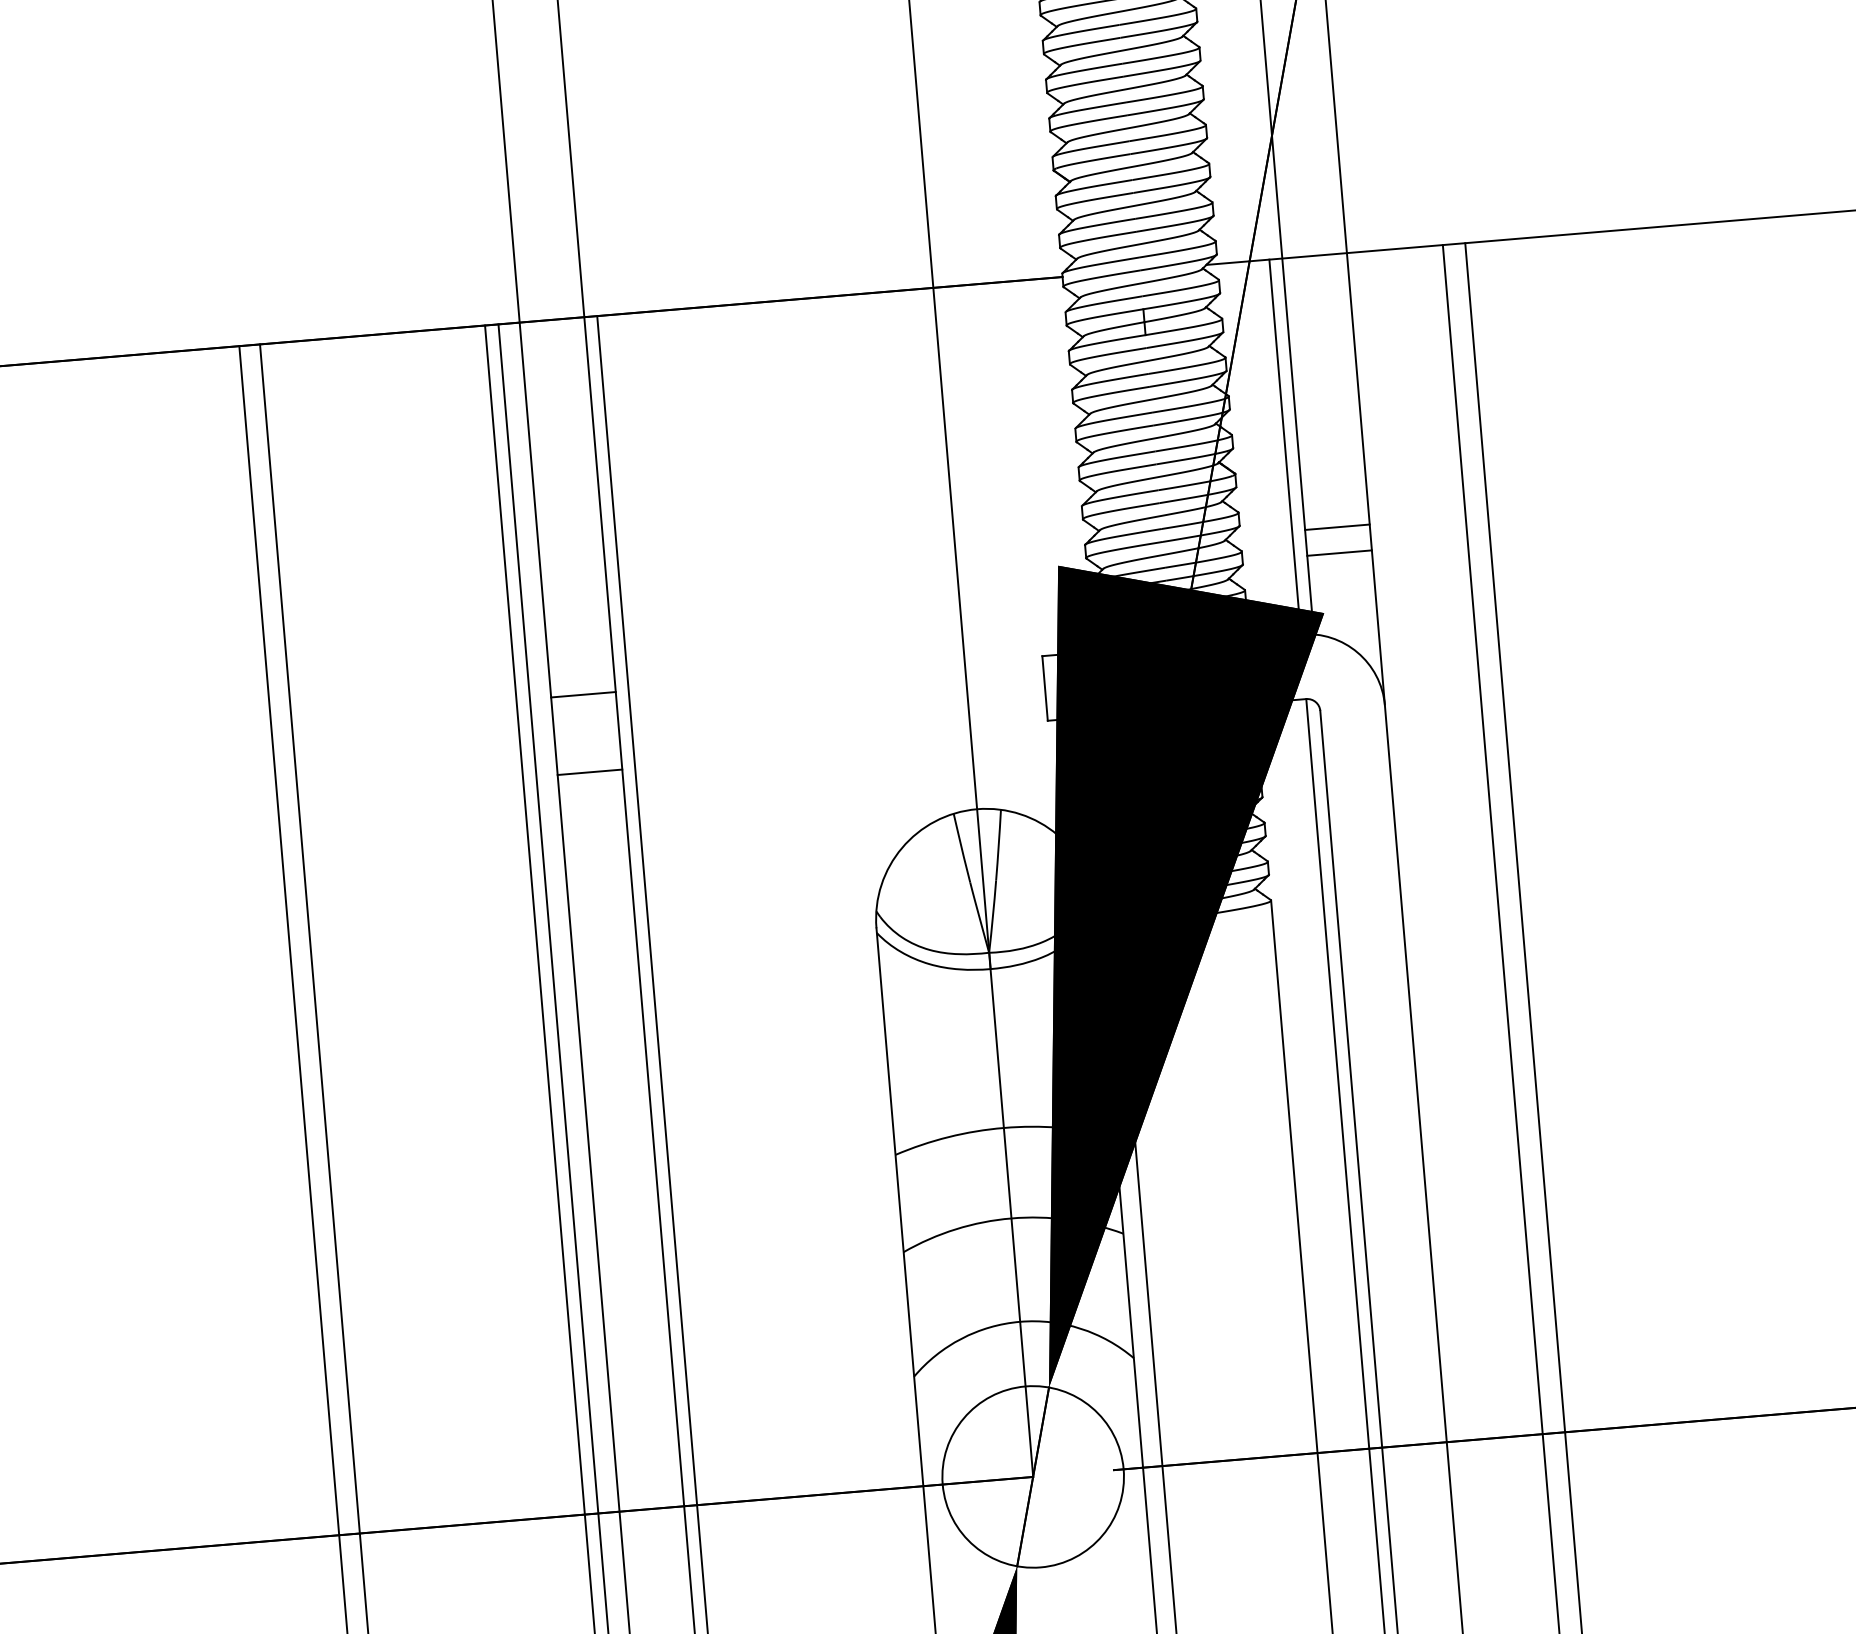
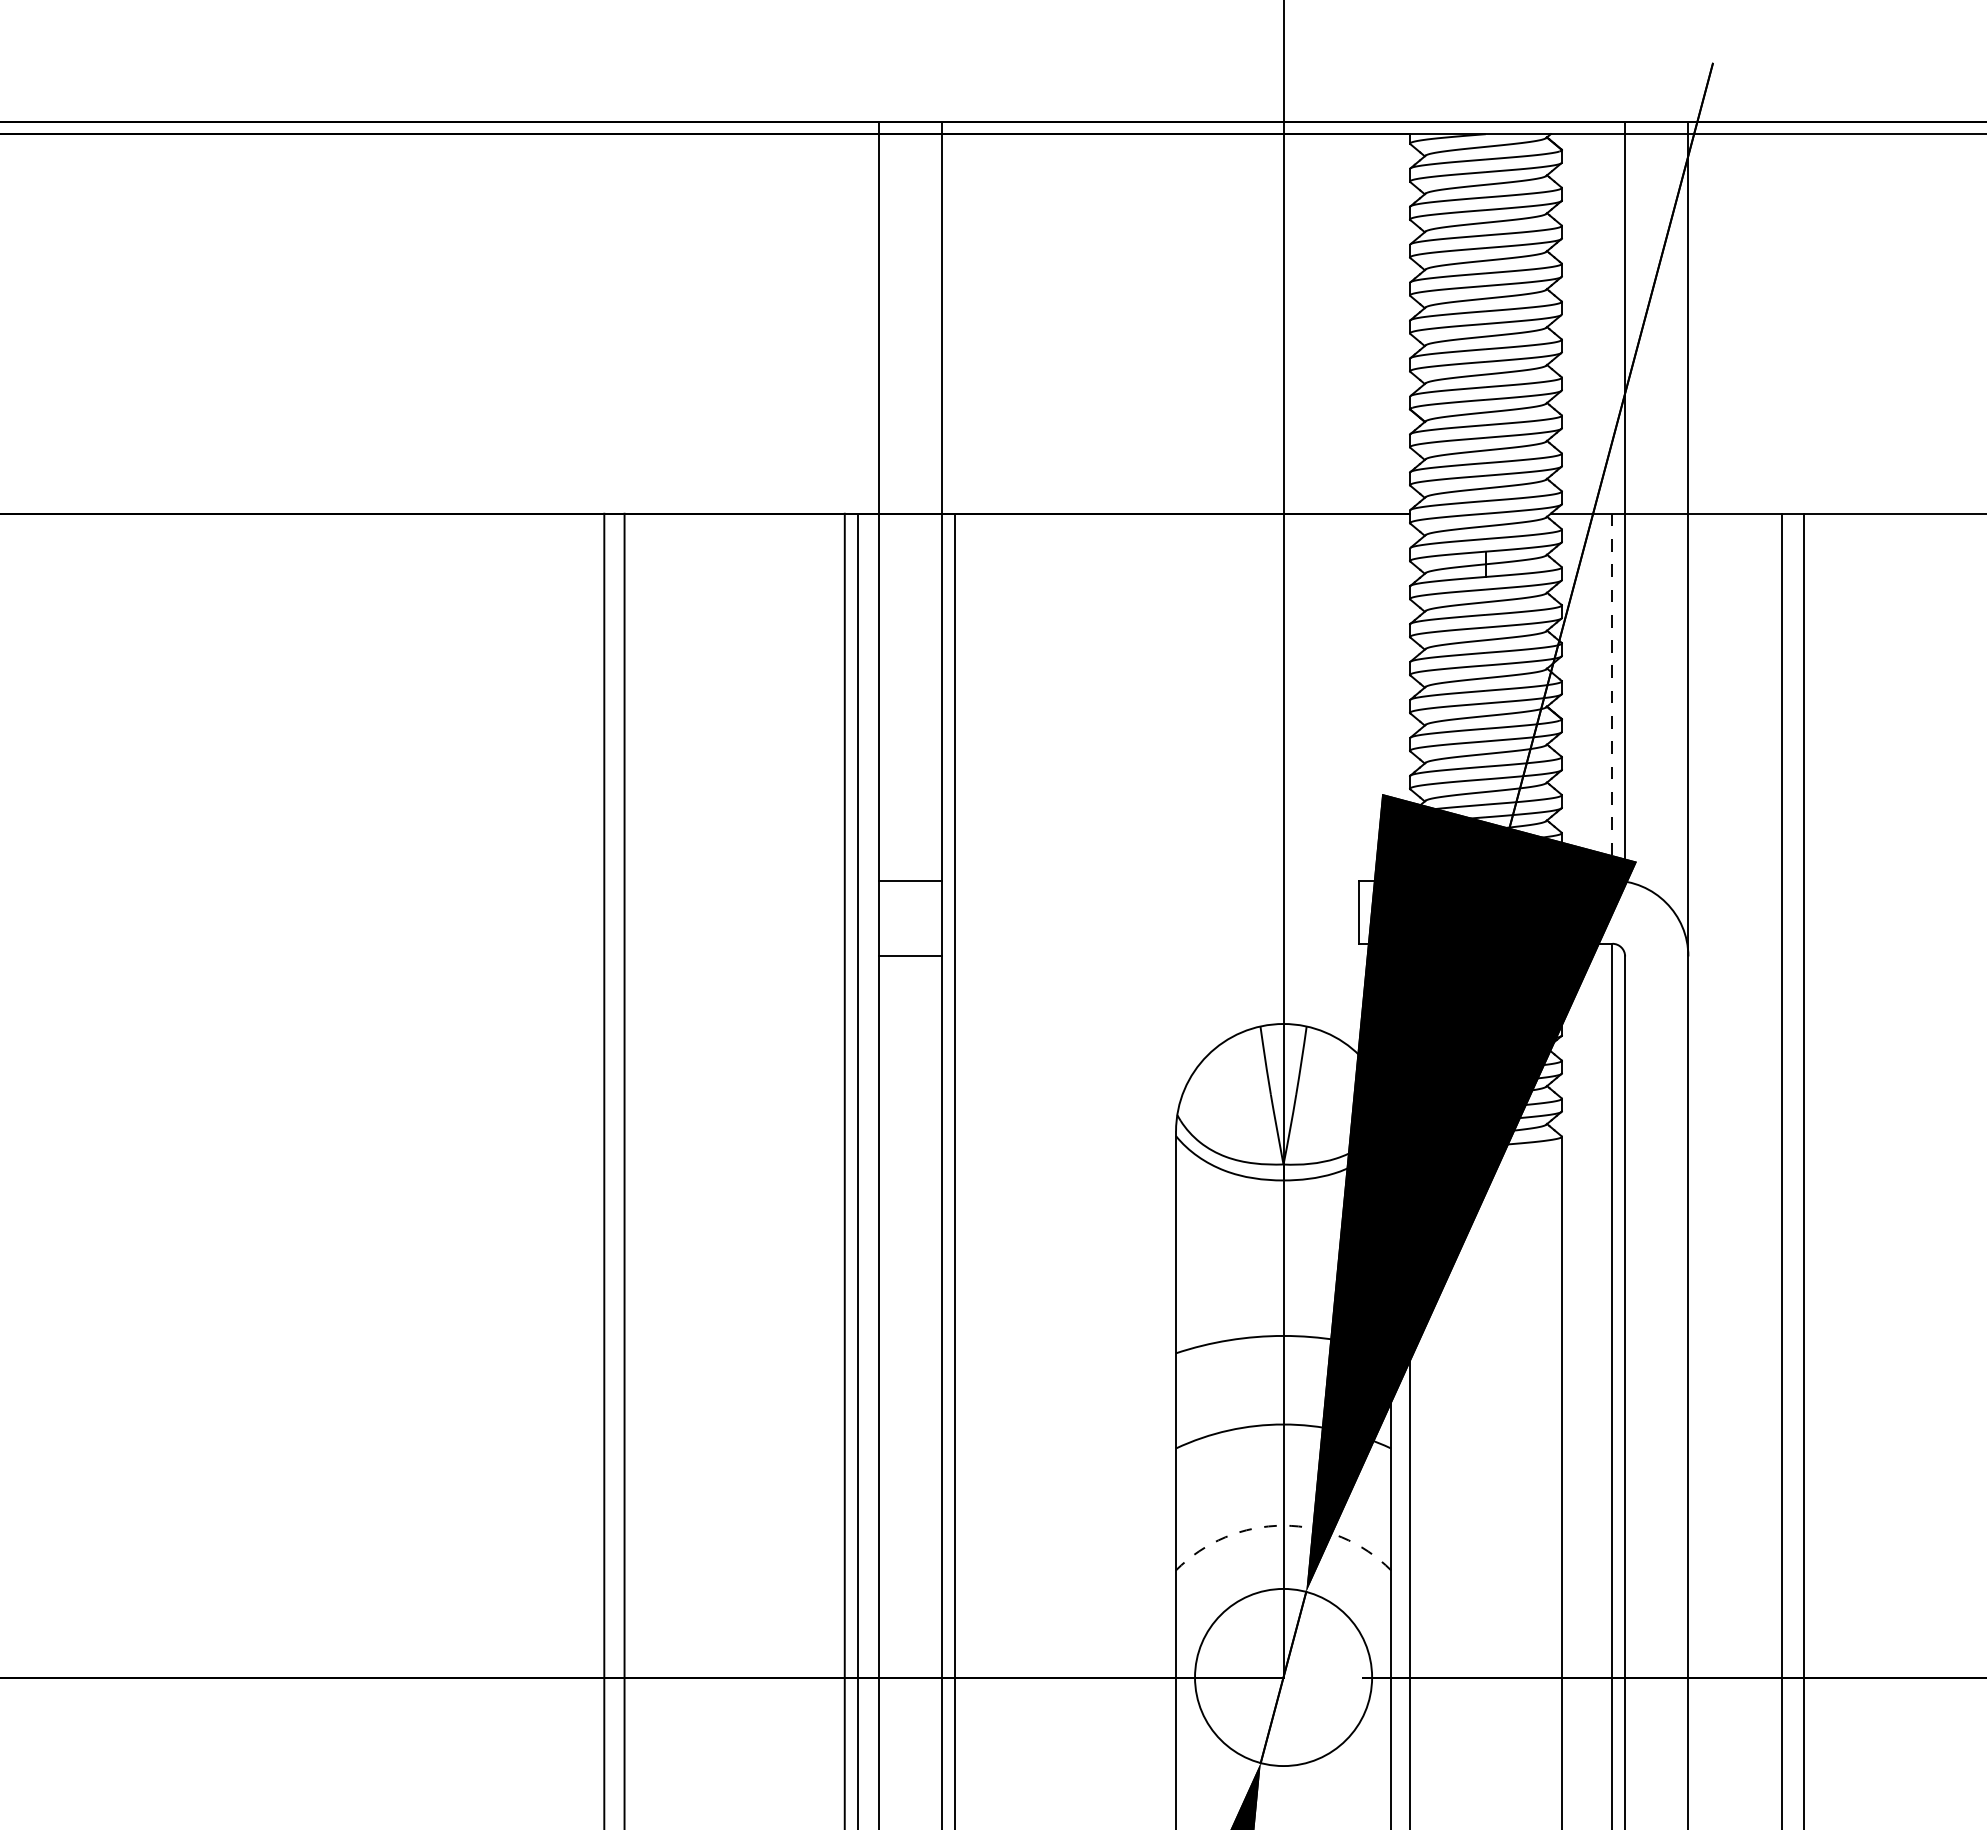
line: (1285, 446) -> (1612, 696), solid -> dashed
line: (1337, 527) -> (1656, 779), removed
line: (1339, 552) -> (1656, 804), removed
arc: (1020, 1321) -> (1283, 1525), solid -> dashed

